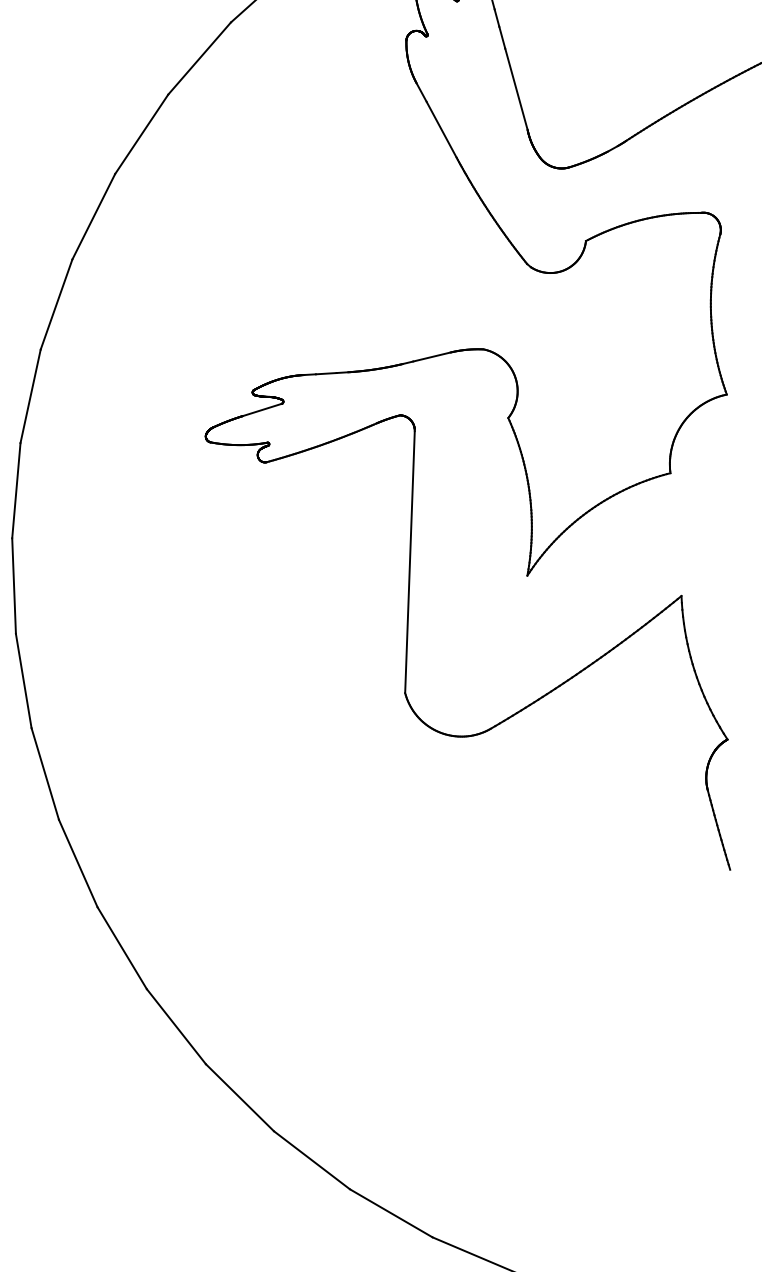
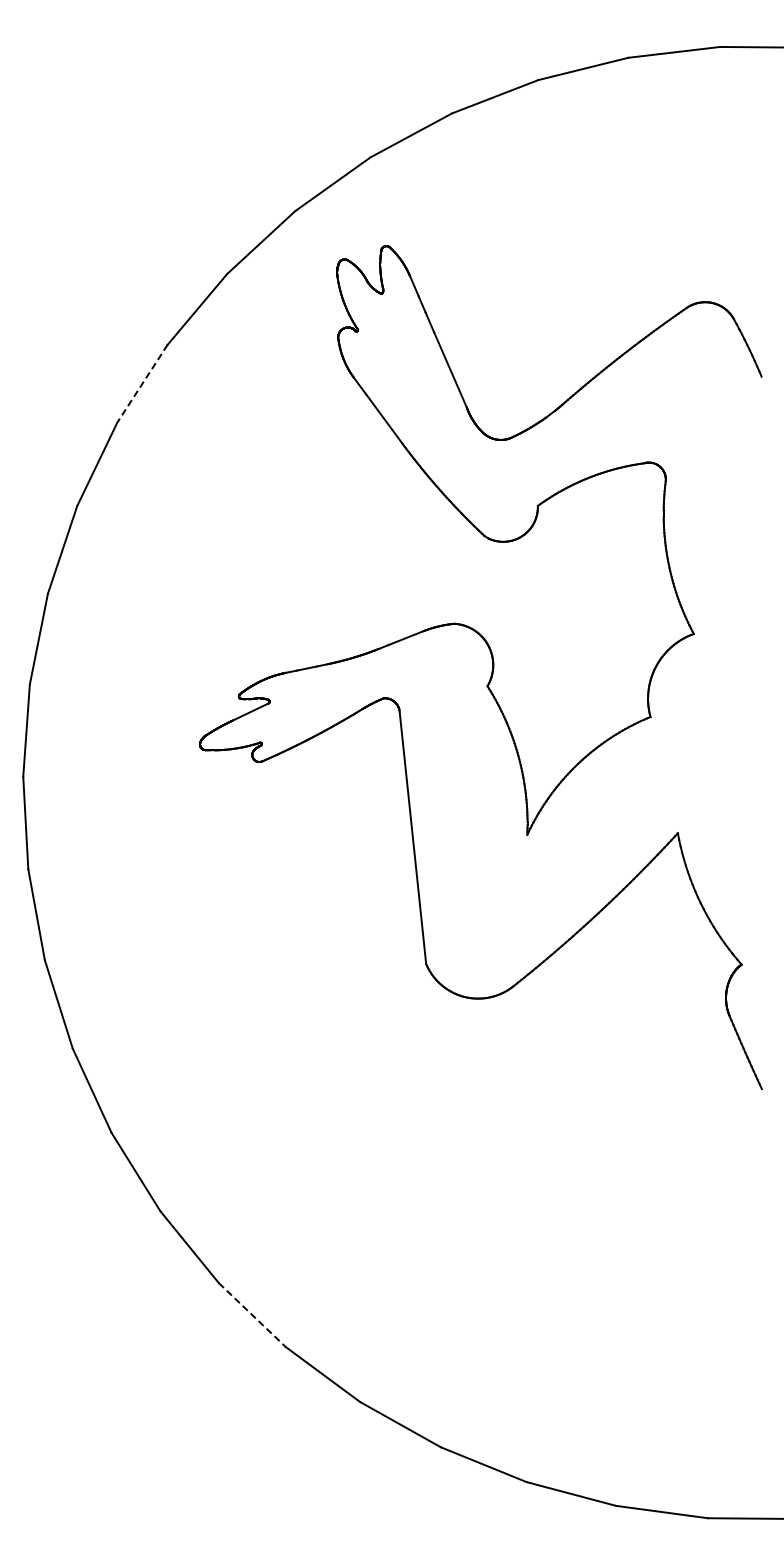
line: (199, 59) -> (142, 384), solid -> dashed
line: (176, 1027) -> (252, 1315), solid -> dashed

